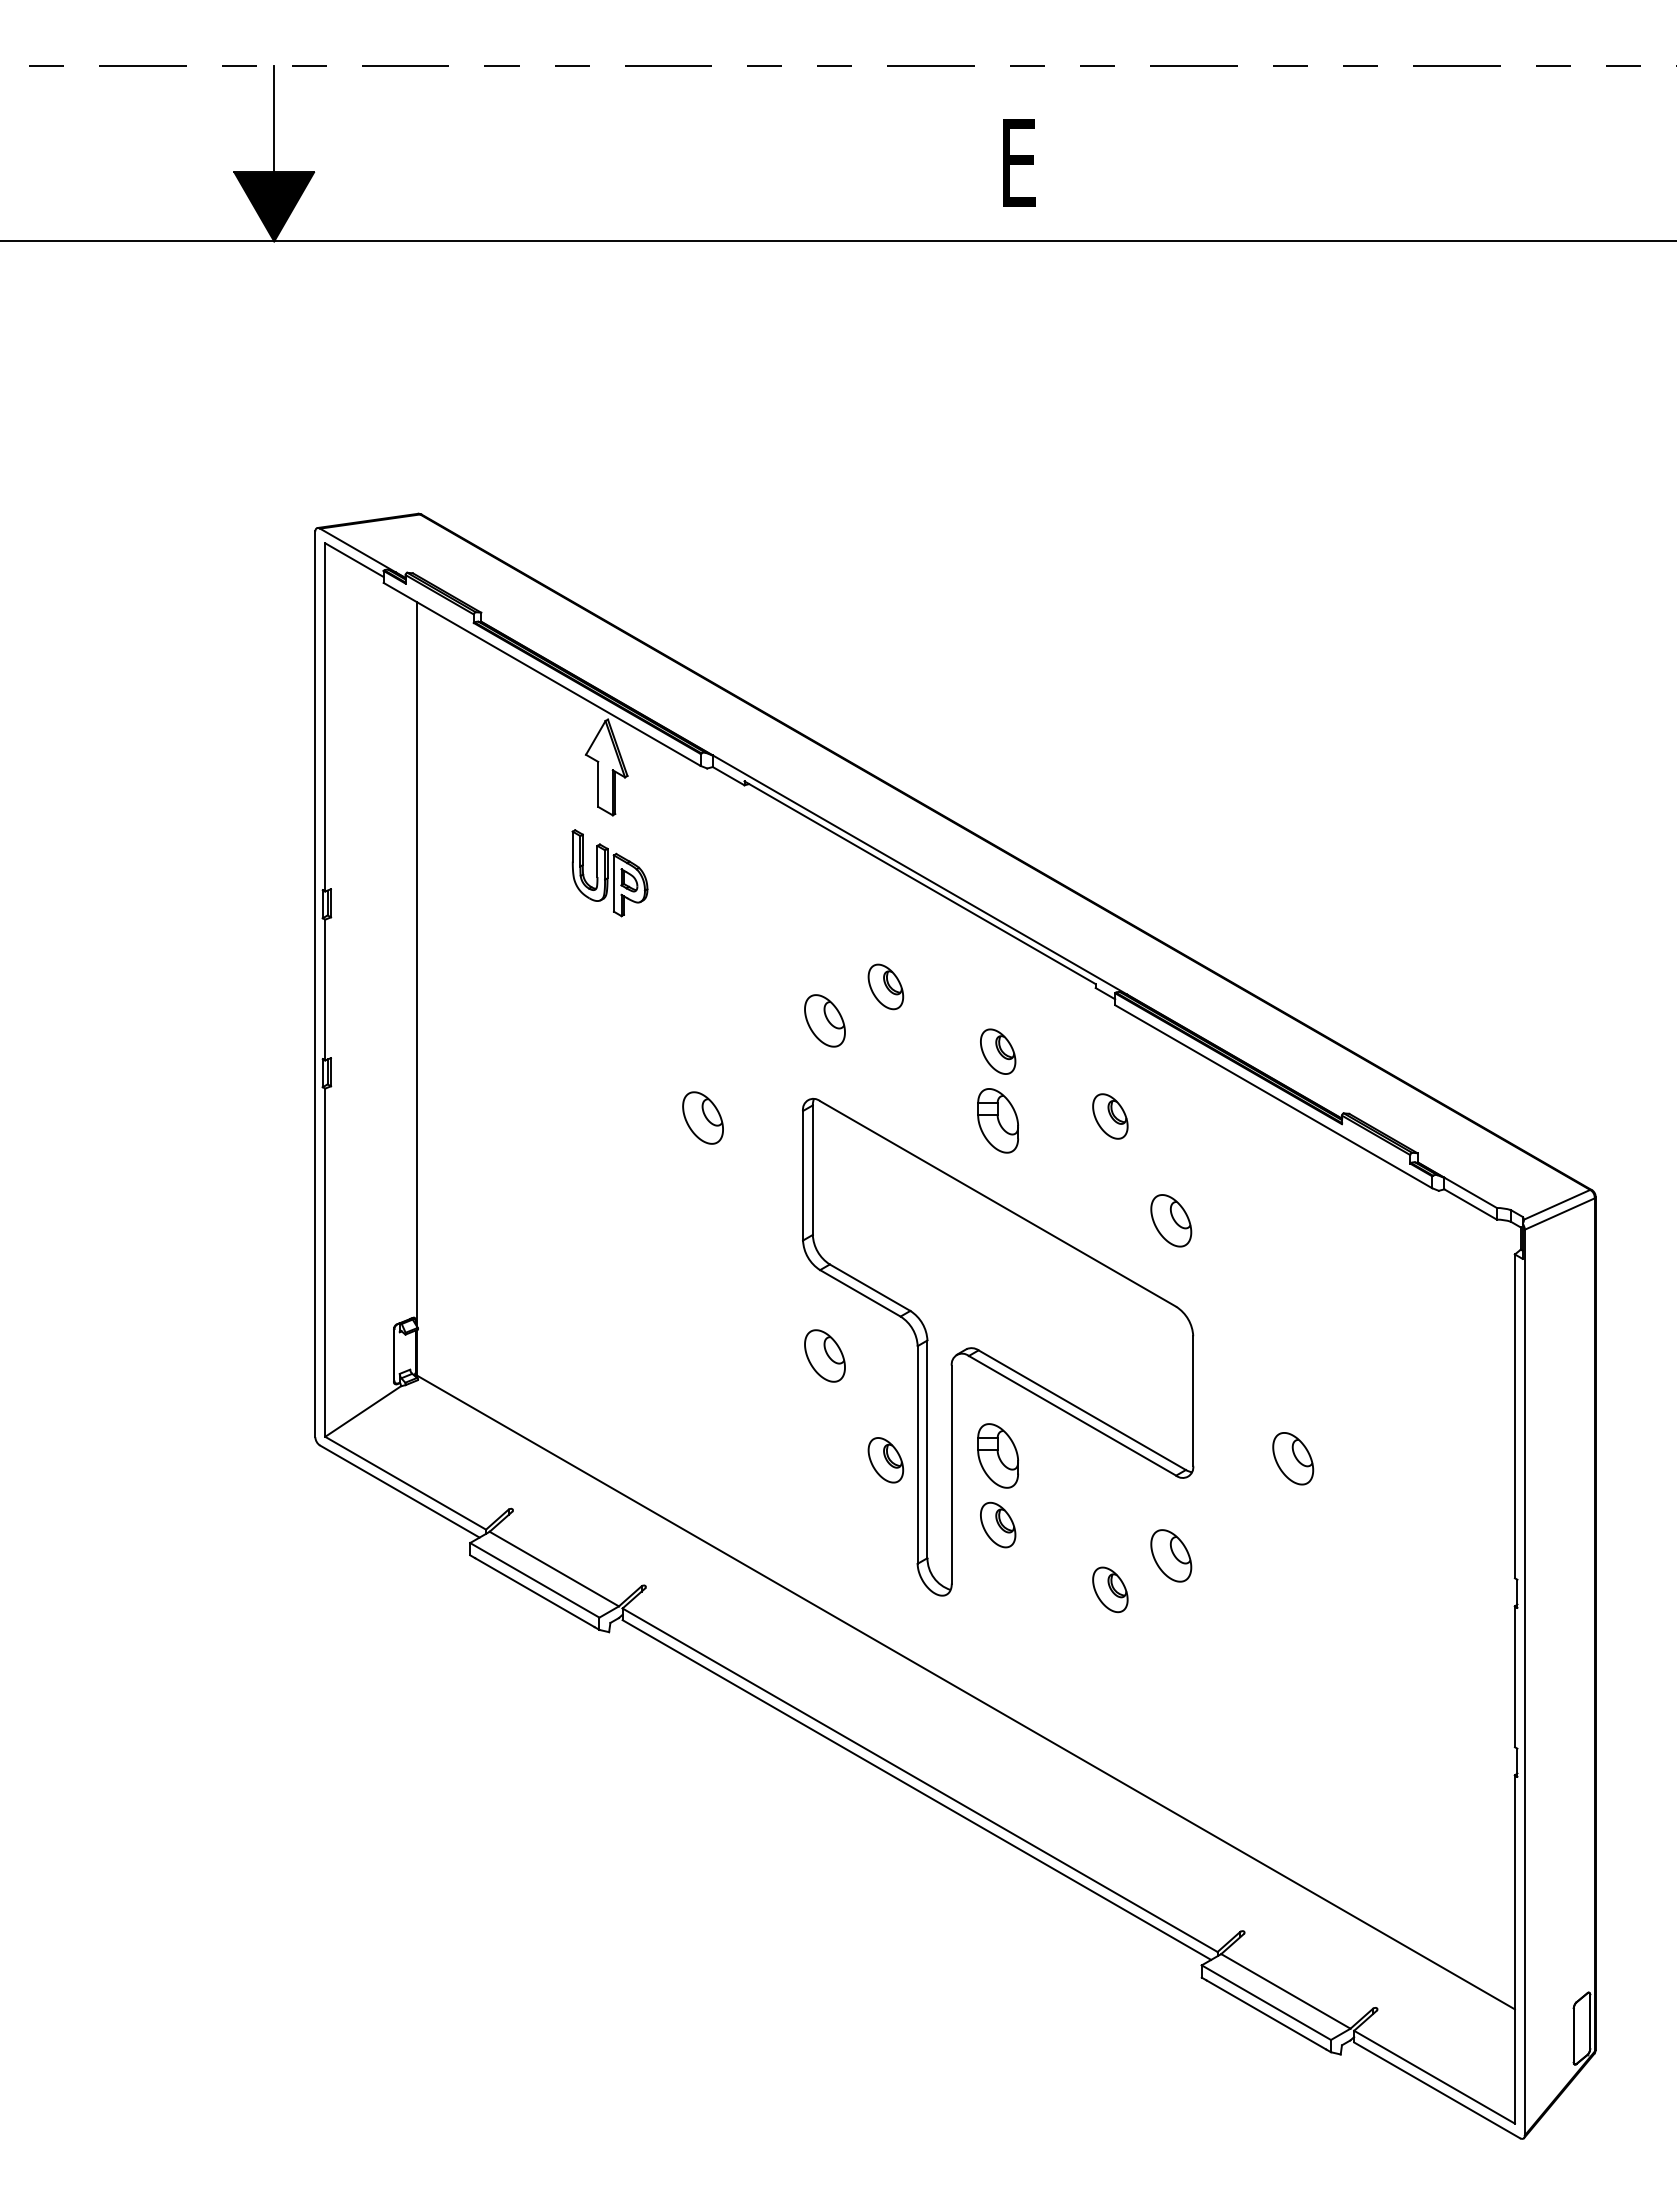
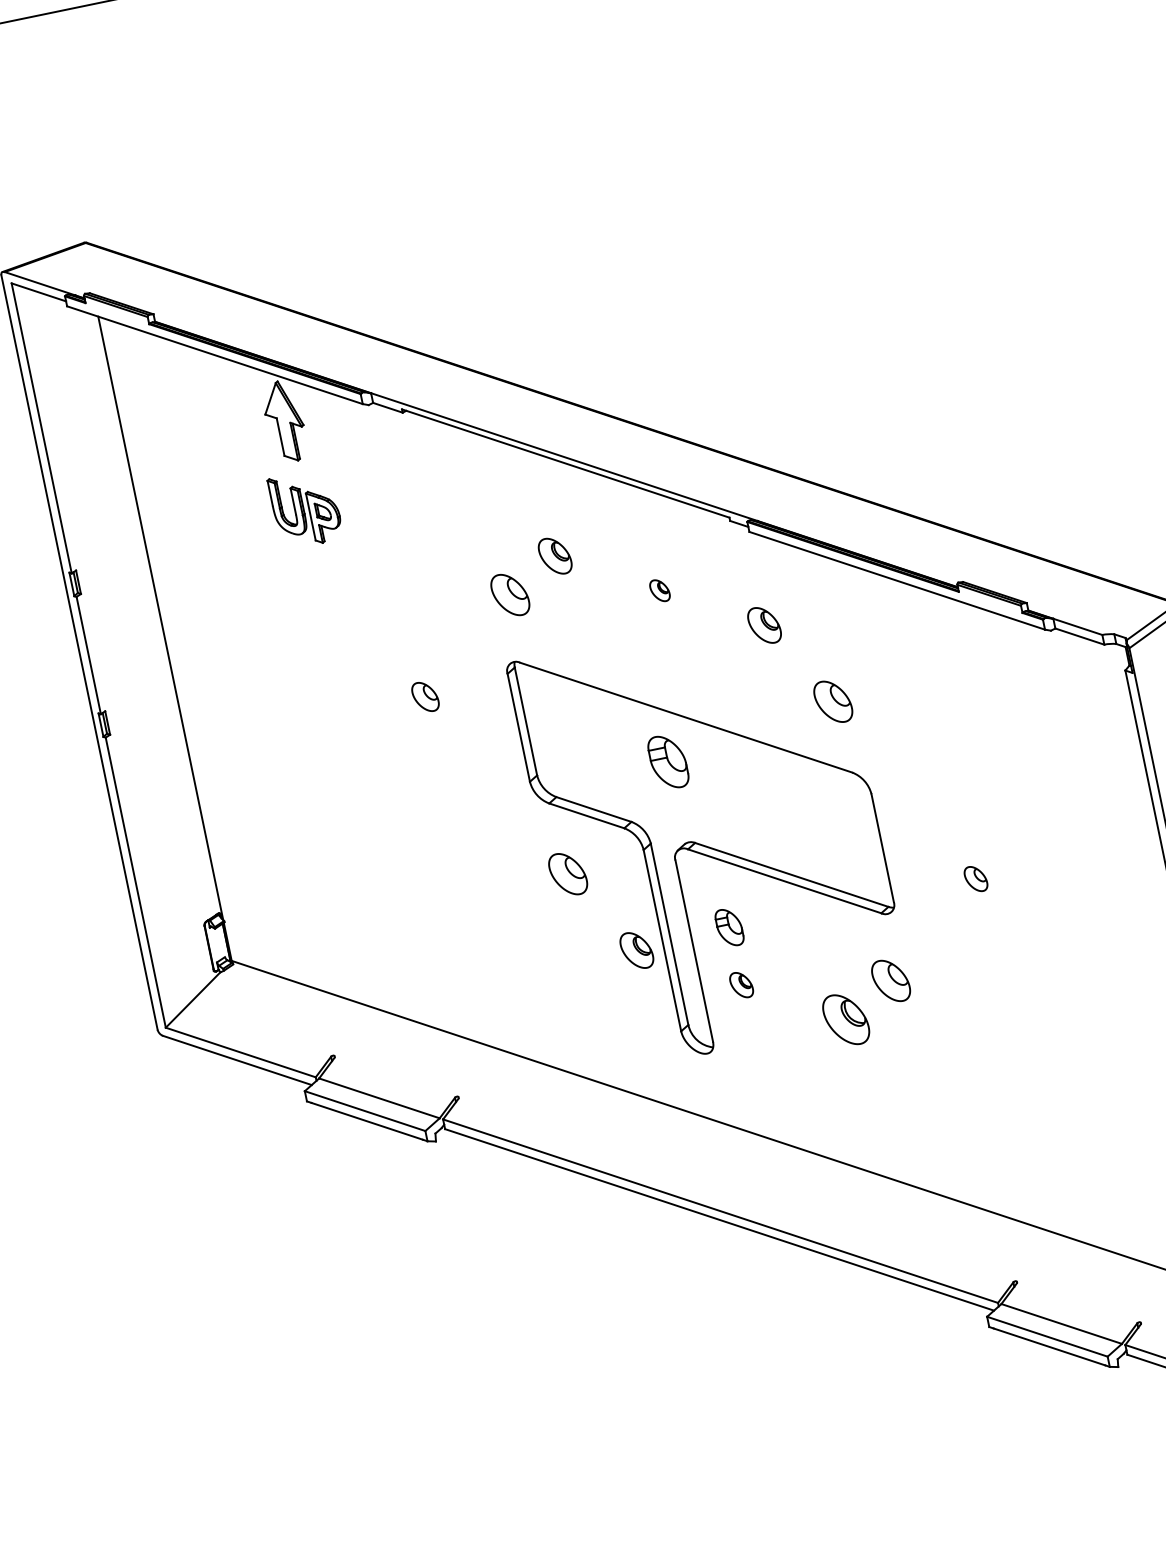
part: (998, 1051) -> (660, 590), size x0.6
part: (702, 1117) -> (424, 696), size x0.7
part: (997, 1120) -> (667, 761), moved
part: (997, 1455) -> (729, 927), size x0.7
part: (1293, 1458) -> (976, 878), size x0.6
part: (998, 1524) -> (741, 984), size x0.7
part: (1110, 1589) -> (846, 1019), size x1.4

